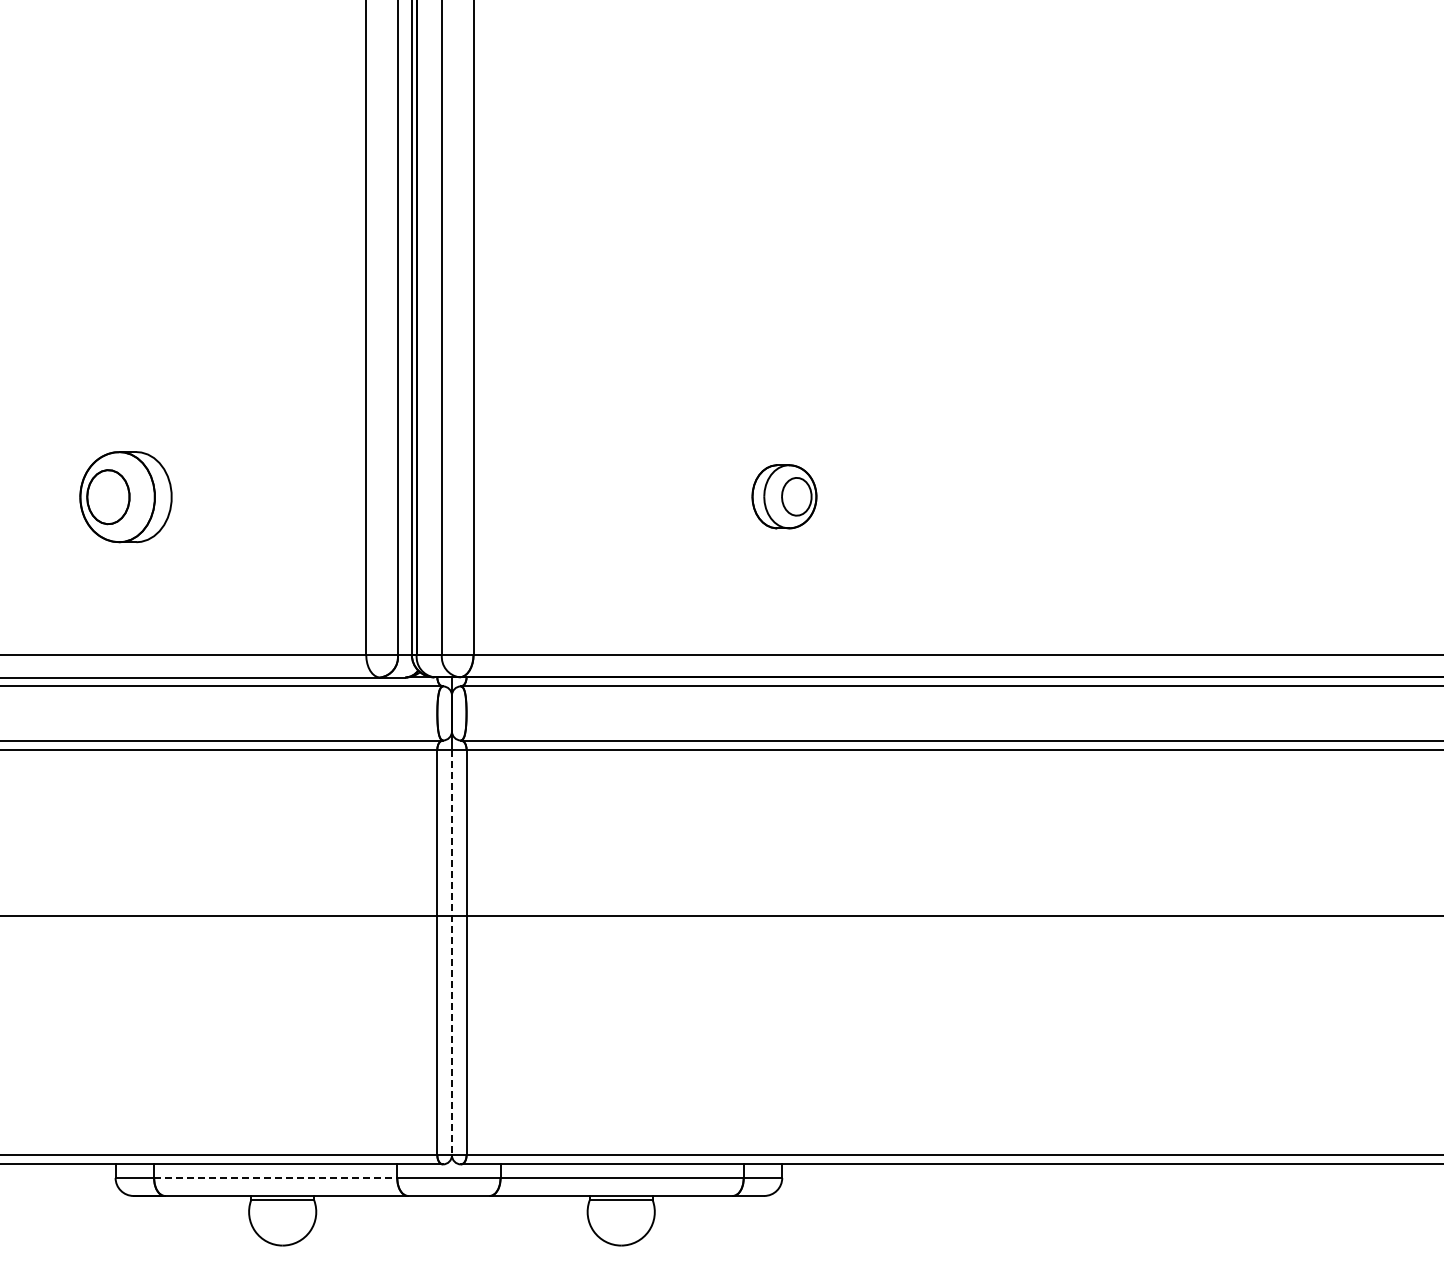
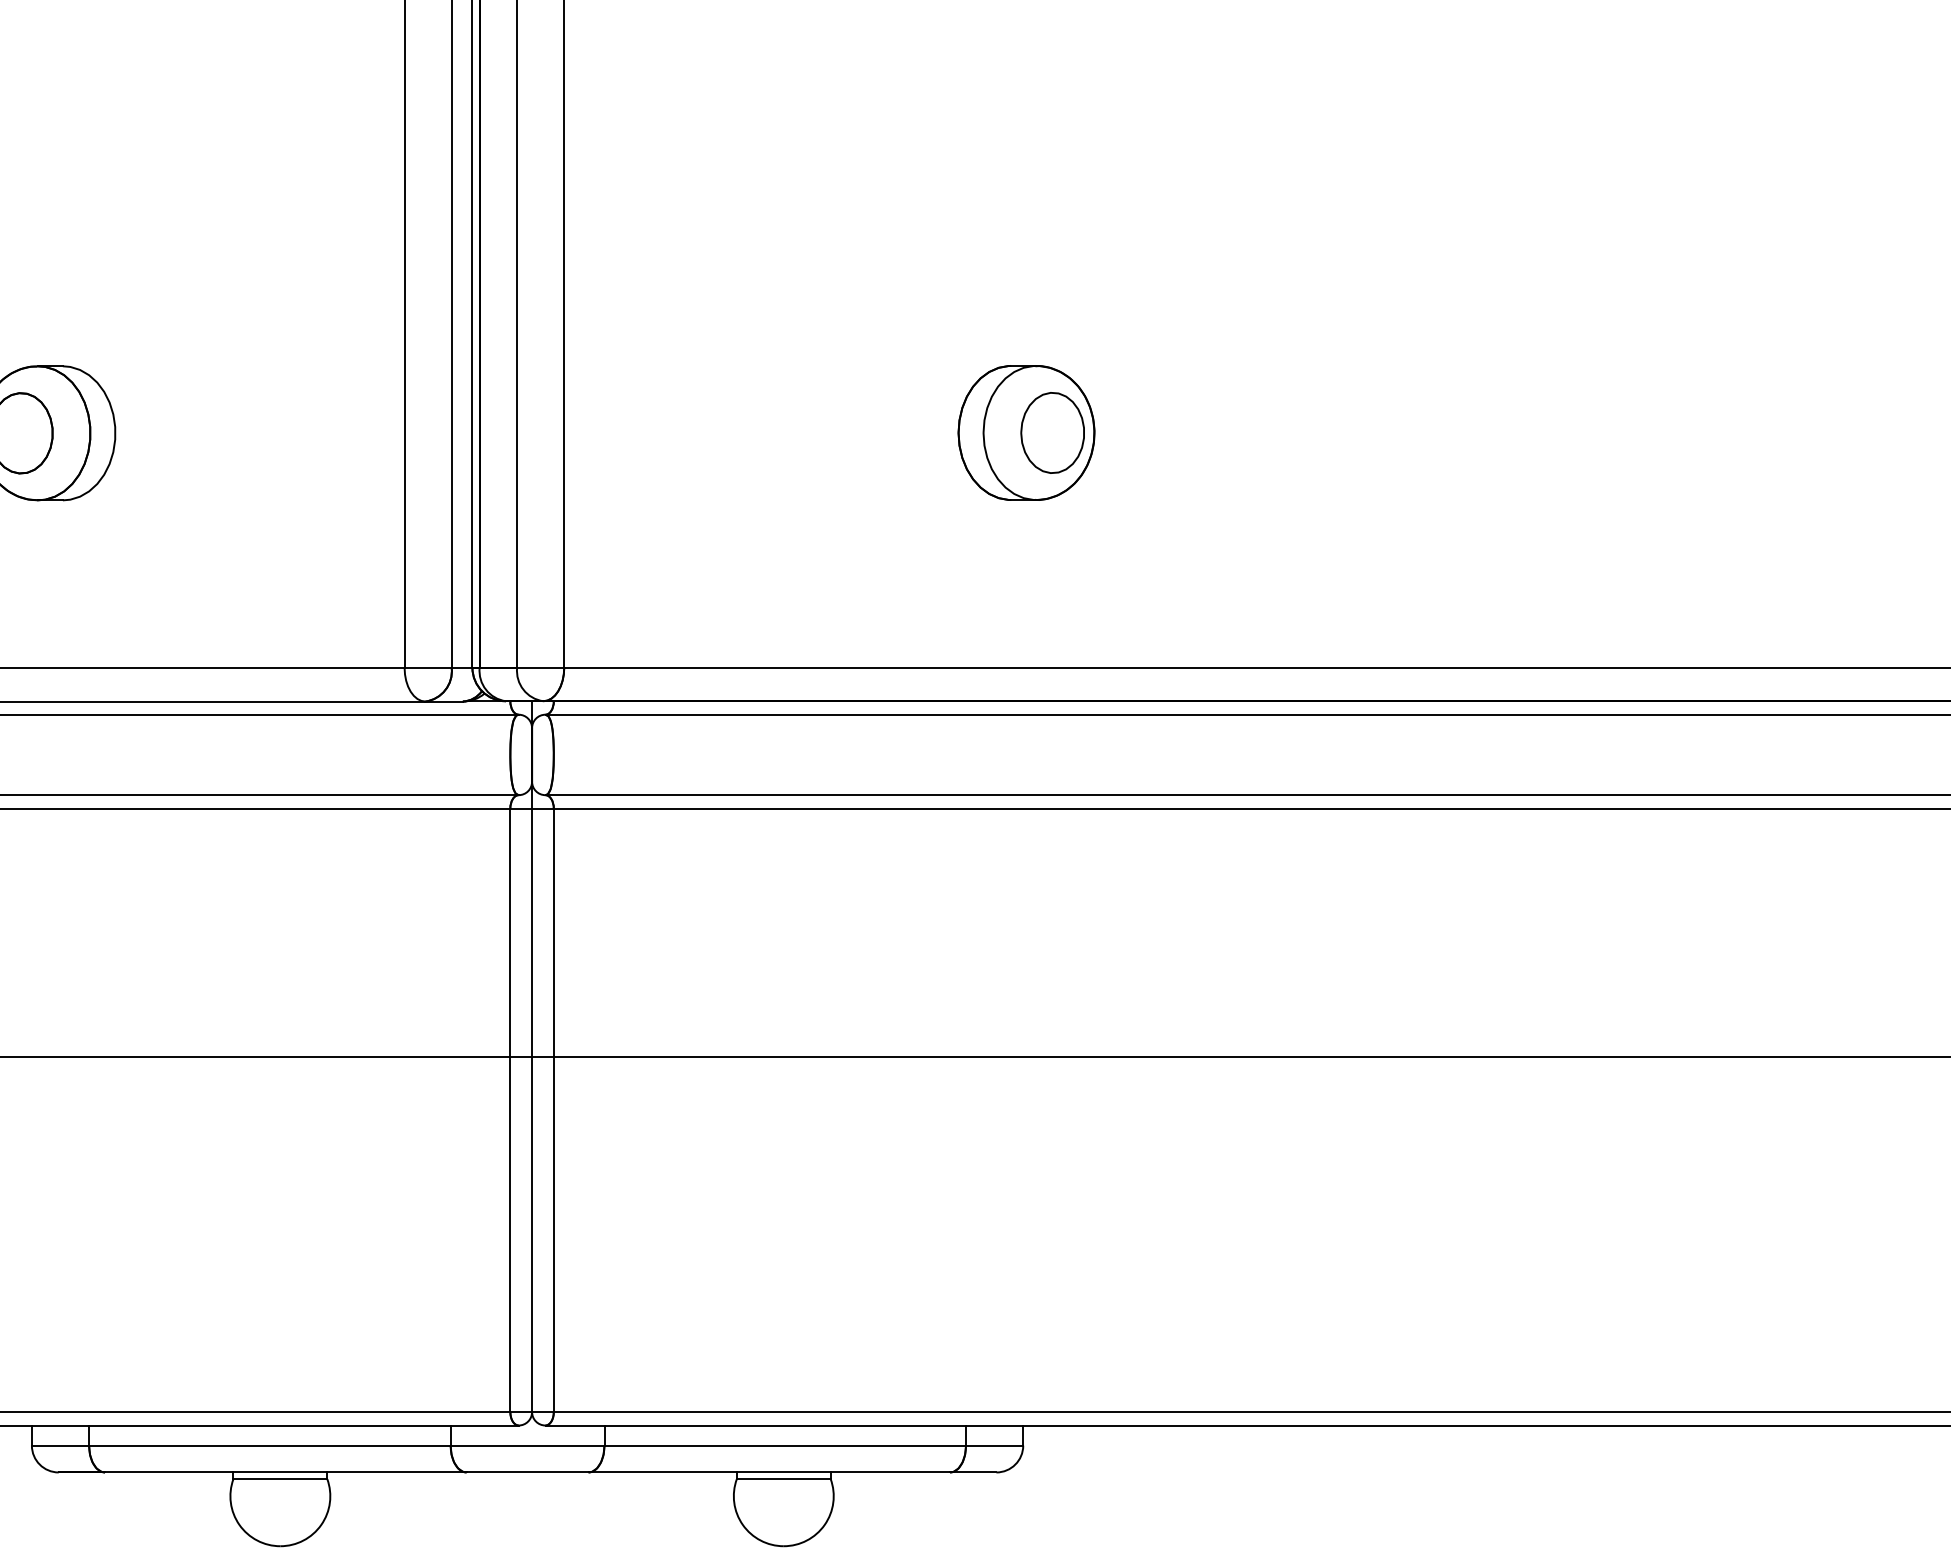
part: (784, 496) -> (1026, 432), size x1.43
line: (451, 952) -> (531, 1110), dashed -> solid
line: (275, 1177) -> (269, 1444), dashed -> solid

